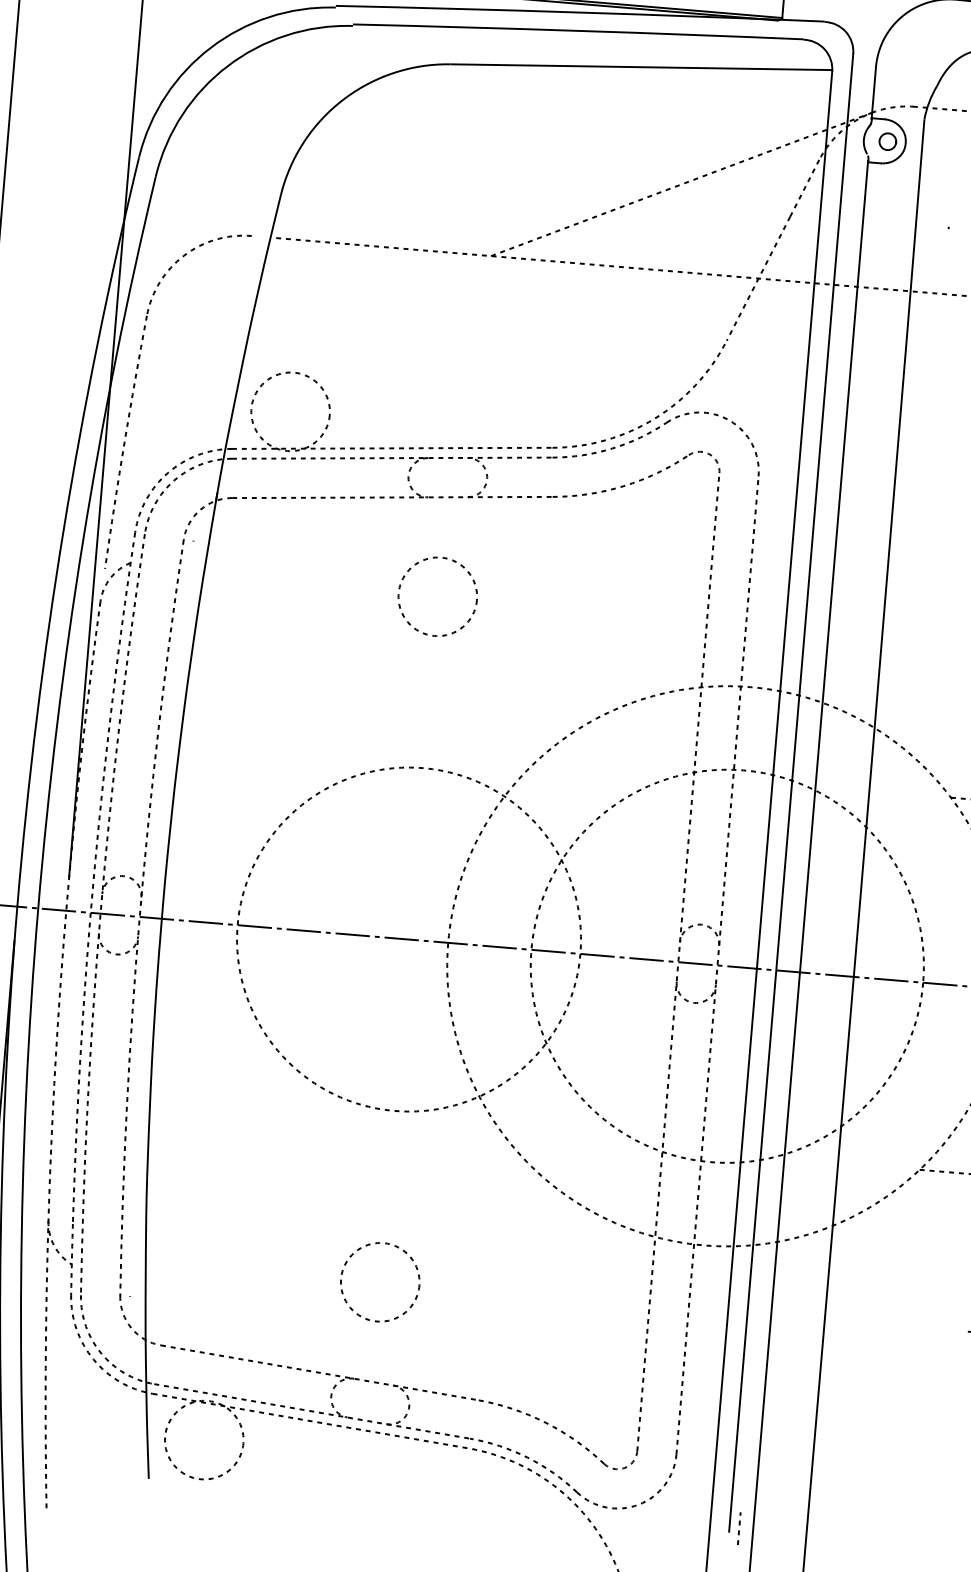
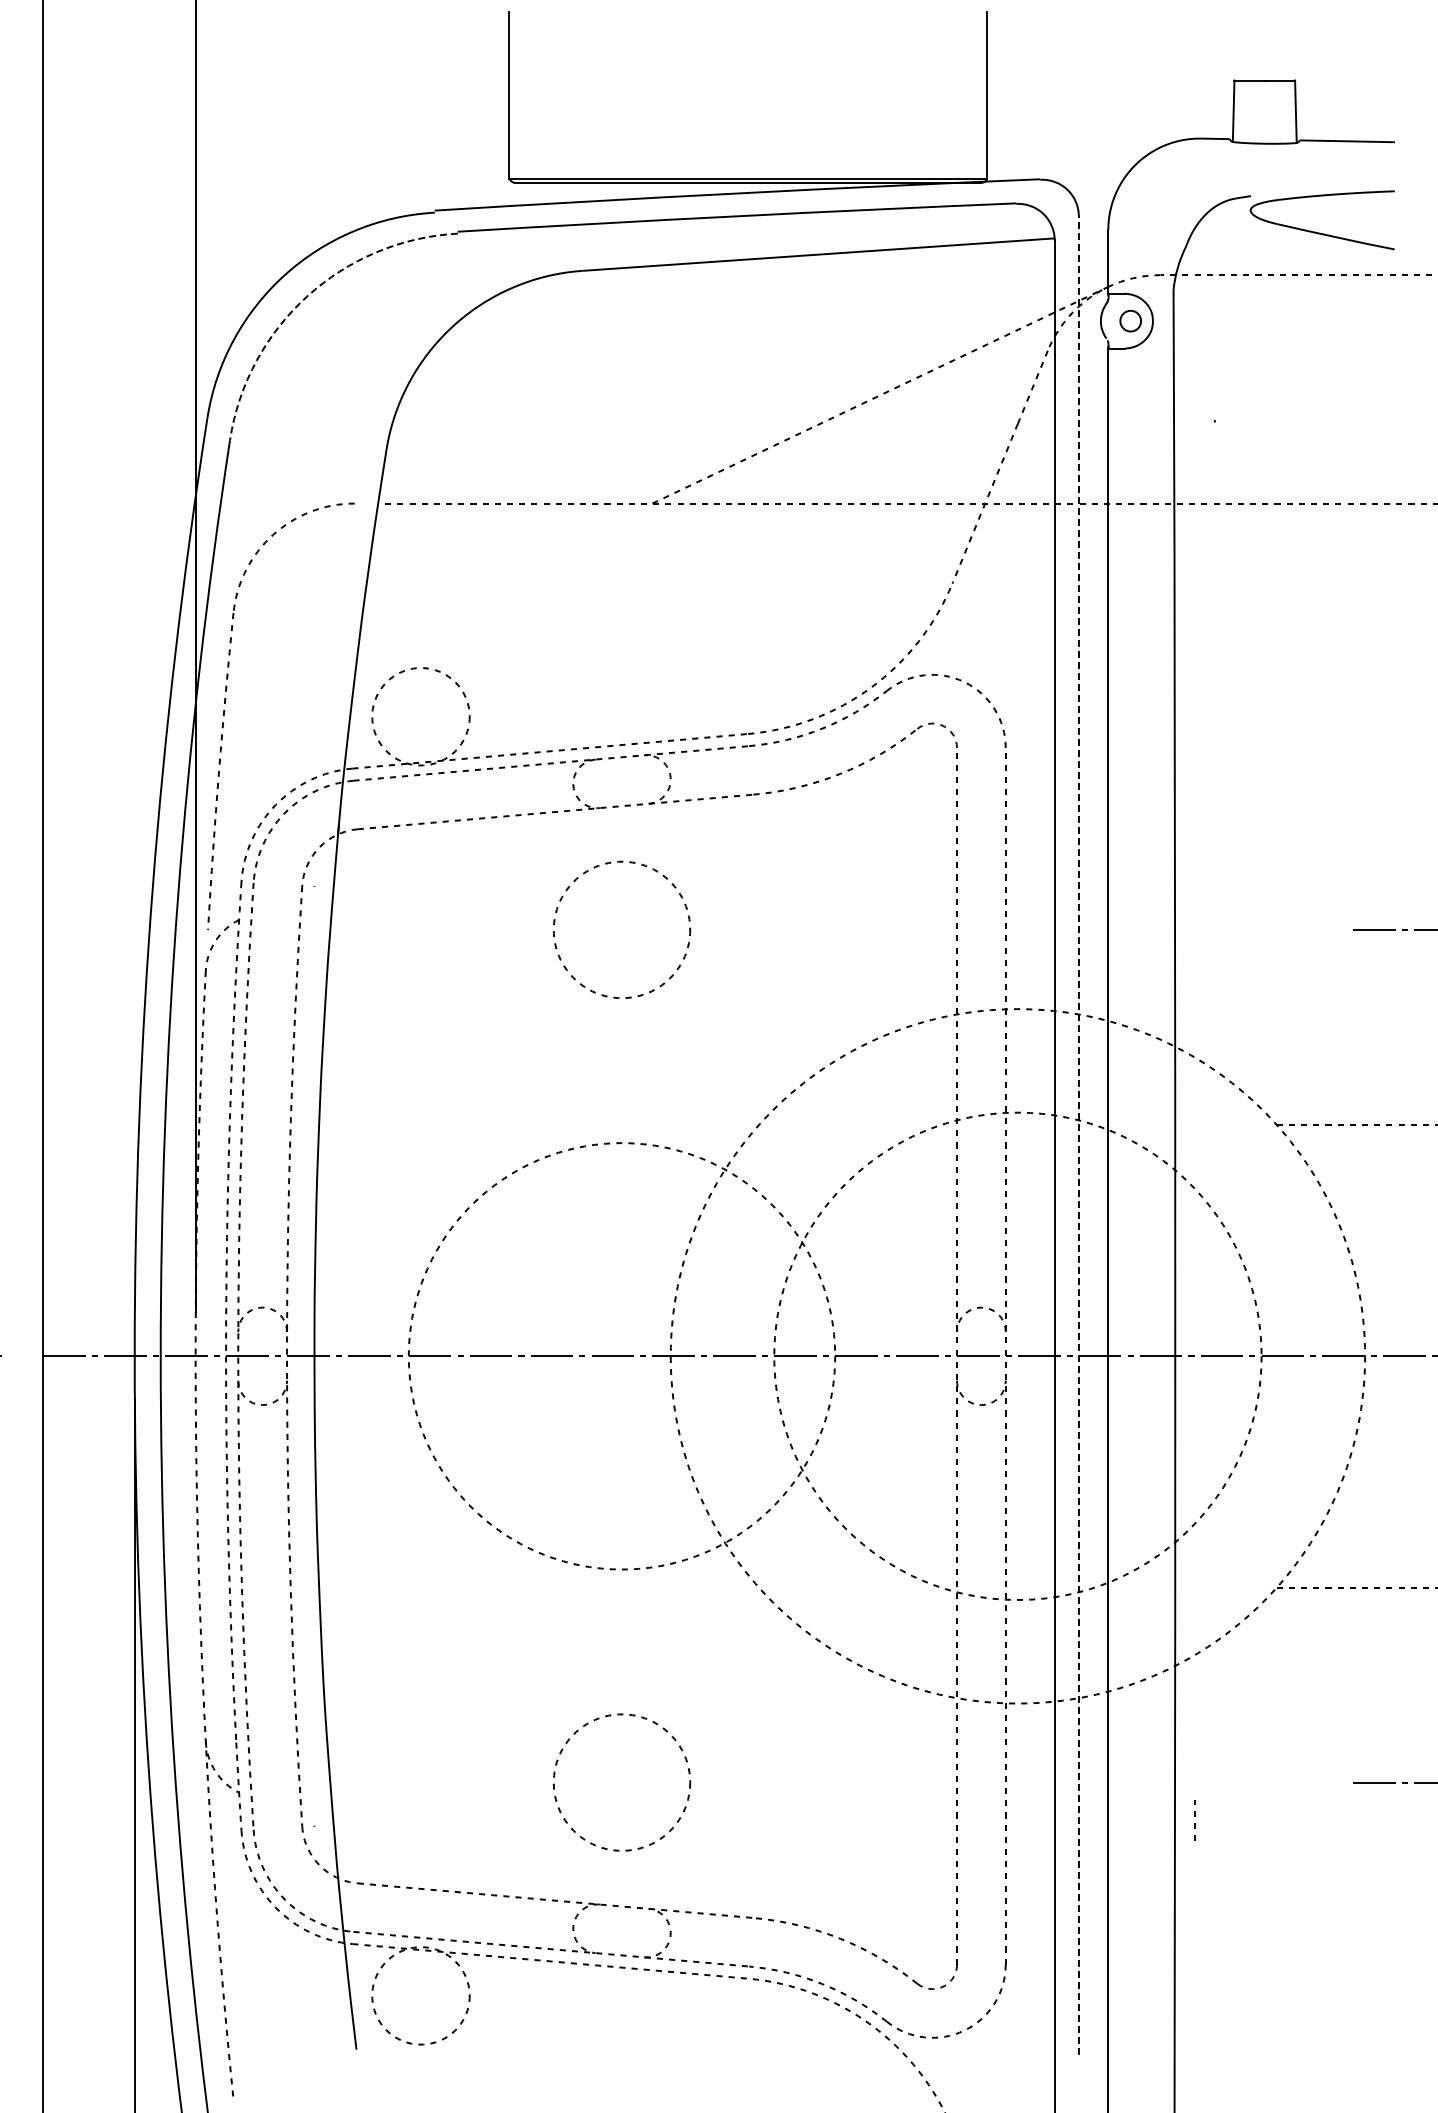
arc: (227, 66) -> (307, 296), solid -> dashed
circle: (437, 596) -> (621, 929), size x1.4
line: (790, 792) -> (1078, 1134), solid -> dashed
circle: (379, 1282) -> (621, 1782), size x1.4
line: (738, 1530) -> (1194, 1823), moved

